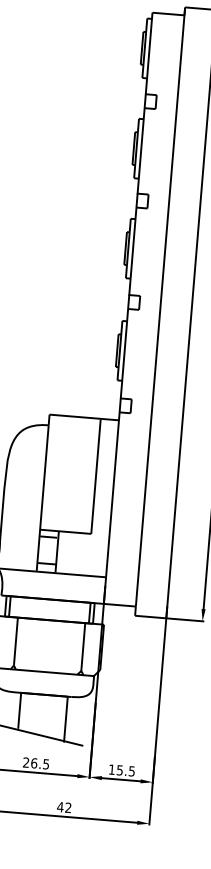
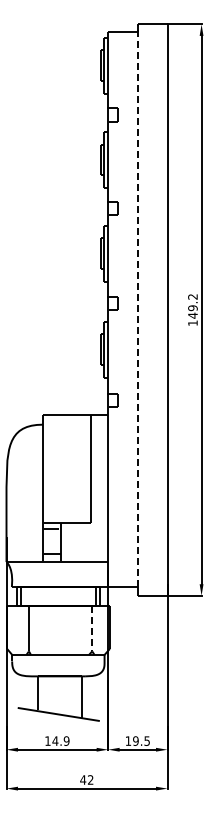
line: (160, 306) -> (138, 305), solid -> dashed
line: (83, 647) -> (92, 629), solid -> dashed
text: (36, 762) -> (57, 740), 26.5 -> 14.9
text: (119, 769) -> (135, 740), 15.5 -> 19.5

